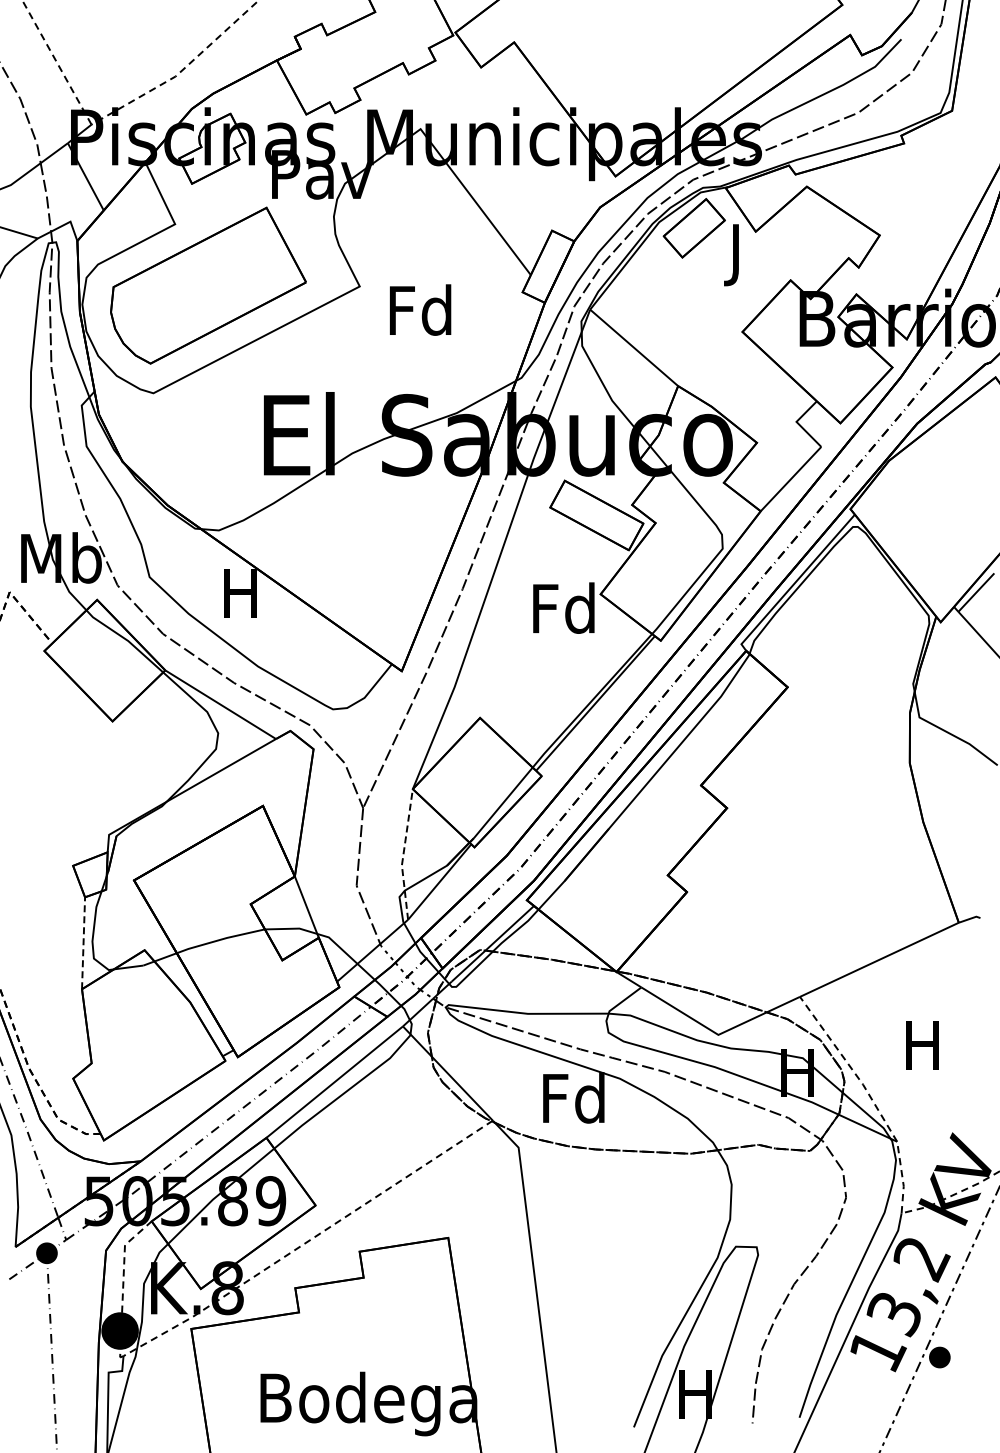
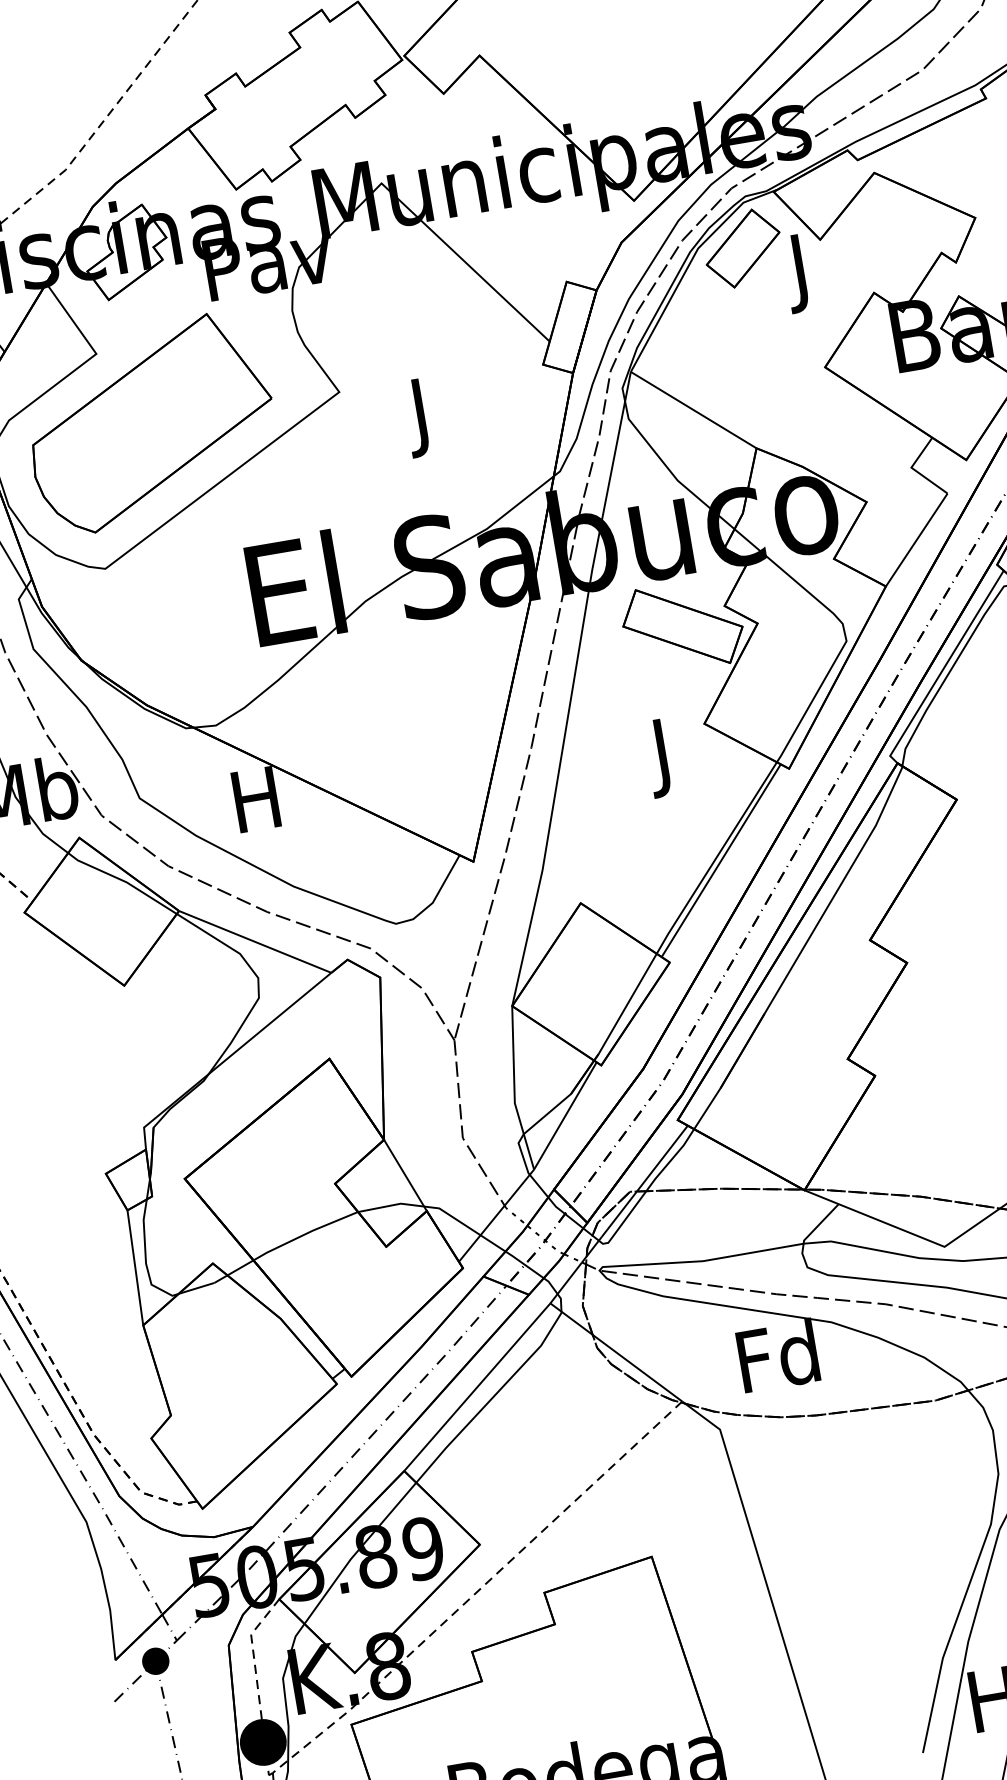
text: (420, 316) -> (421, 416), Fd -> J
text: (563, 614) -> (662, 756), Fd -> J
line: (403, 854) -> (514, 1089), dashed -> solid
line: (83, 943) -> (135, 1268), dashed -> solid

